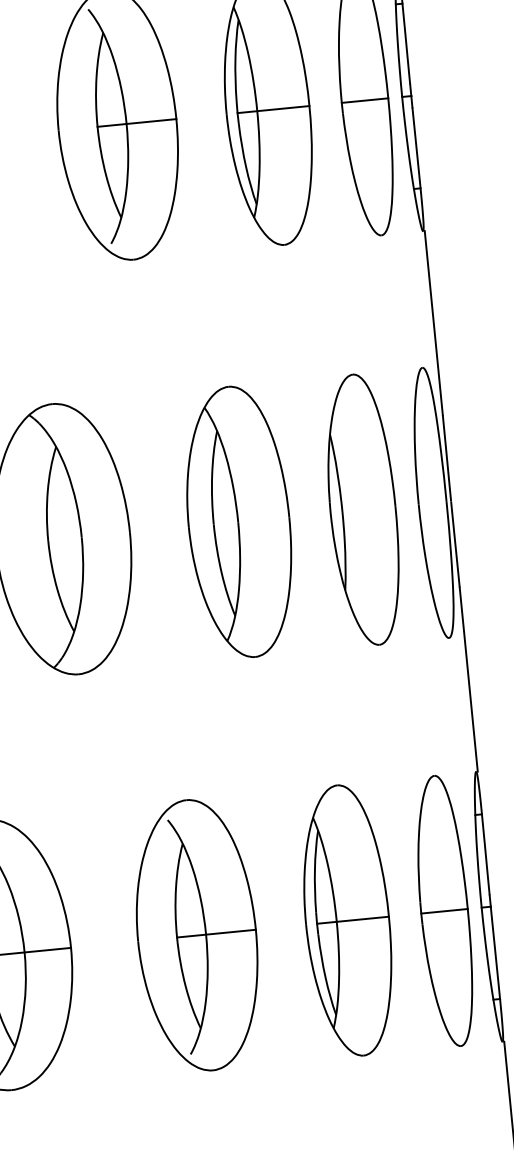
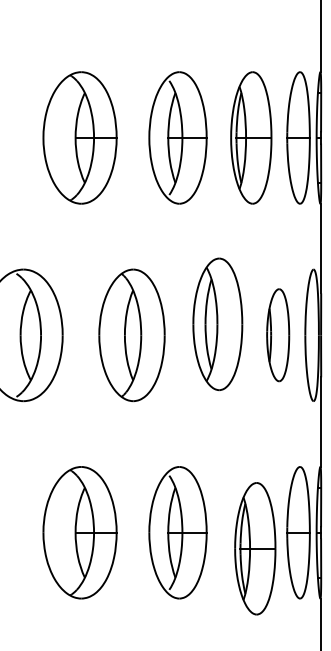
part: (361, 508) -> (277, 334), size x0.7
part: (238, 520) -> (217, 323), moved
part: (347, 920) -> (255, 548), moved

